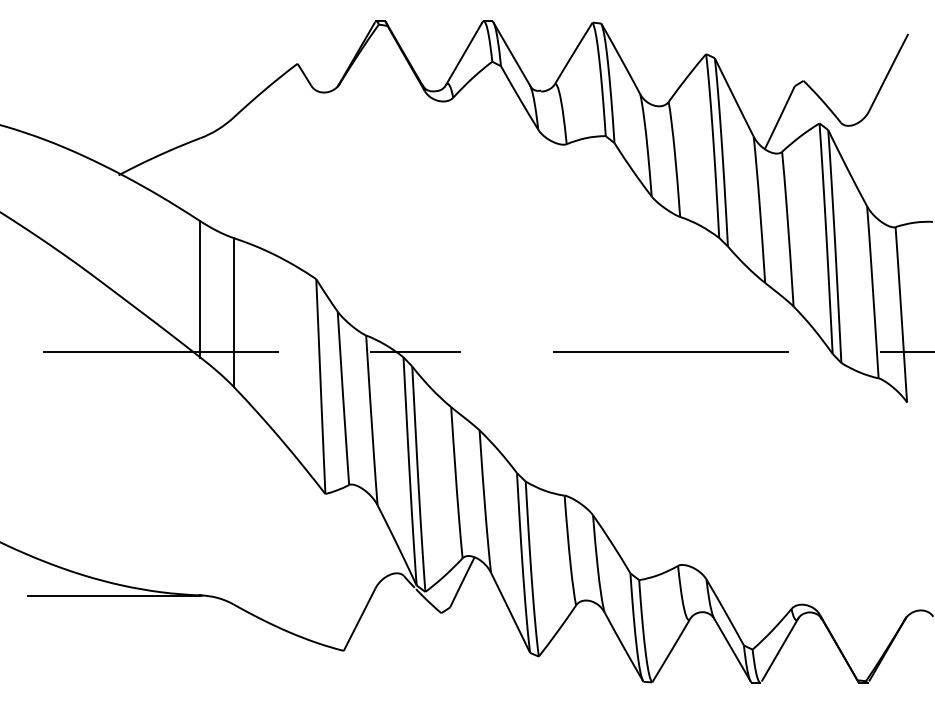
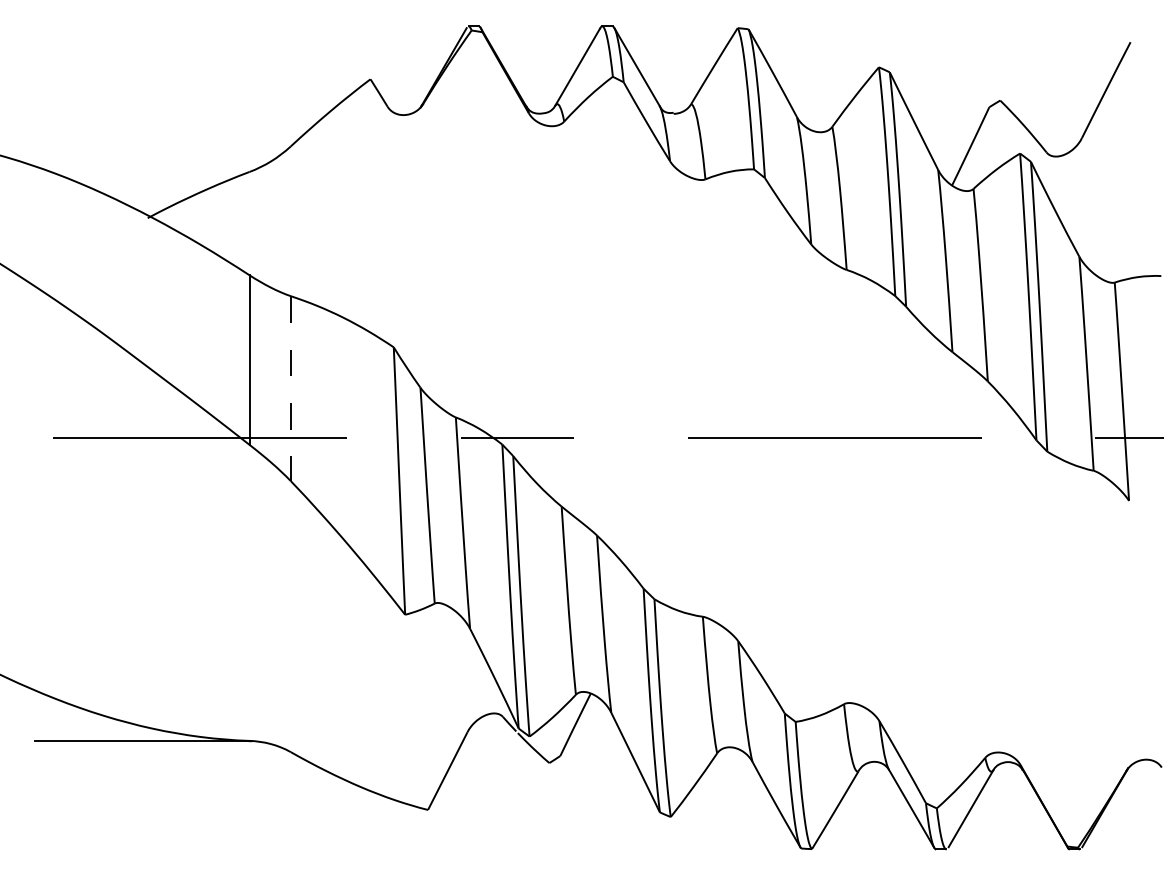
line: (233, 313) -> (290, 389), solid -> dashed

